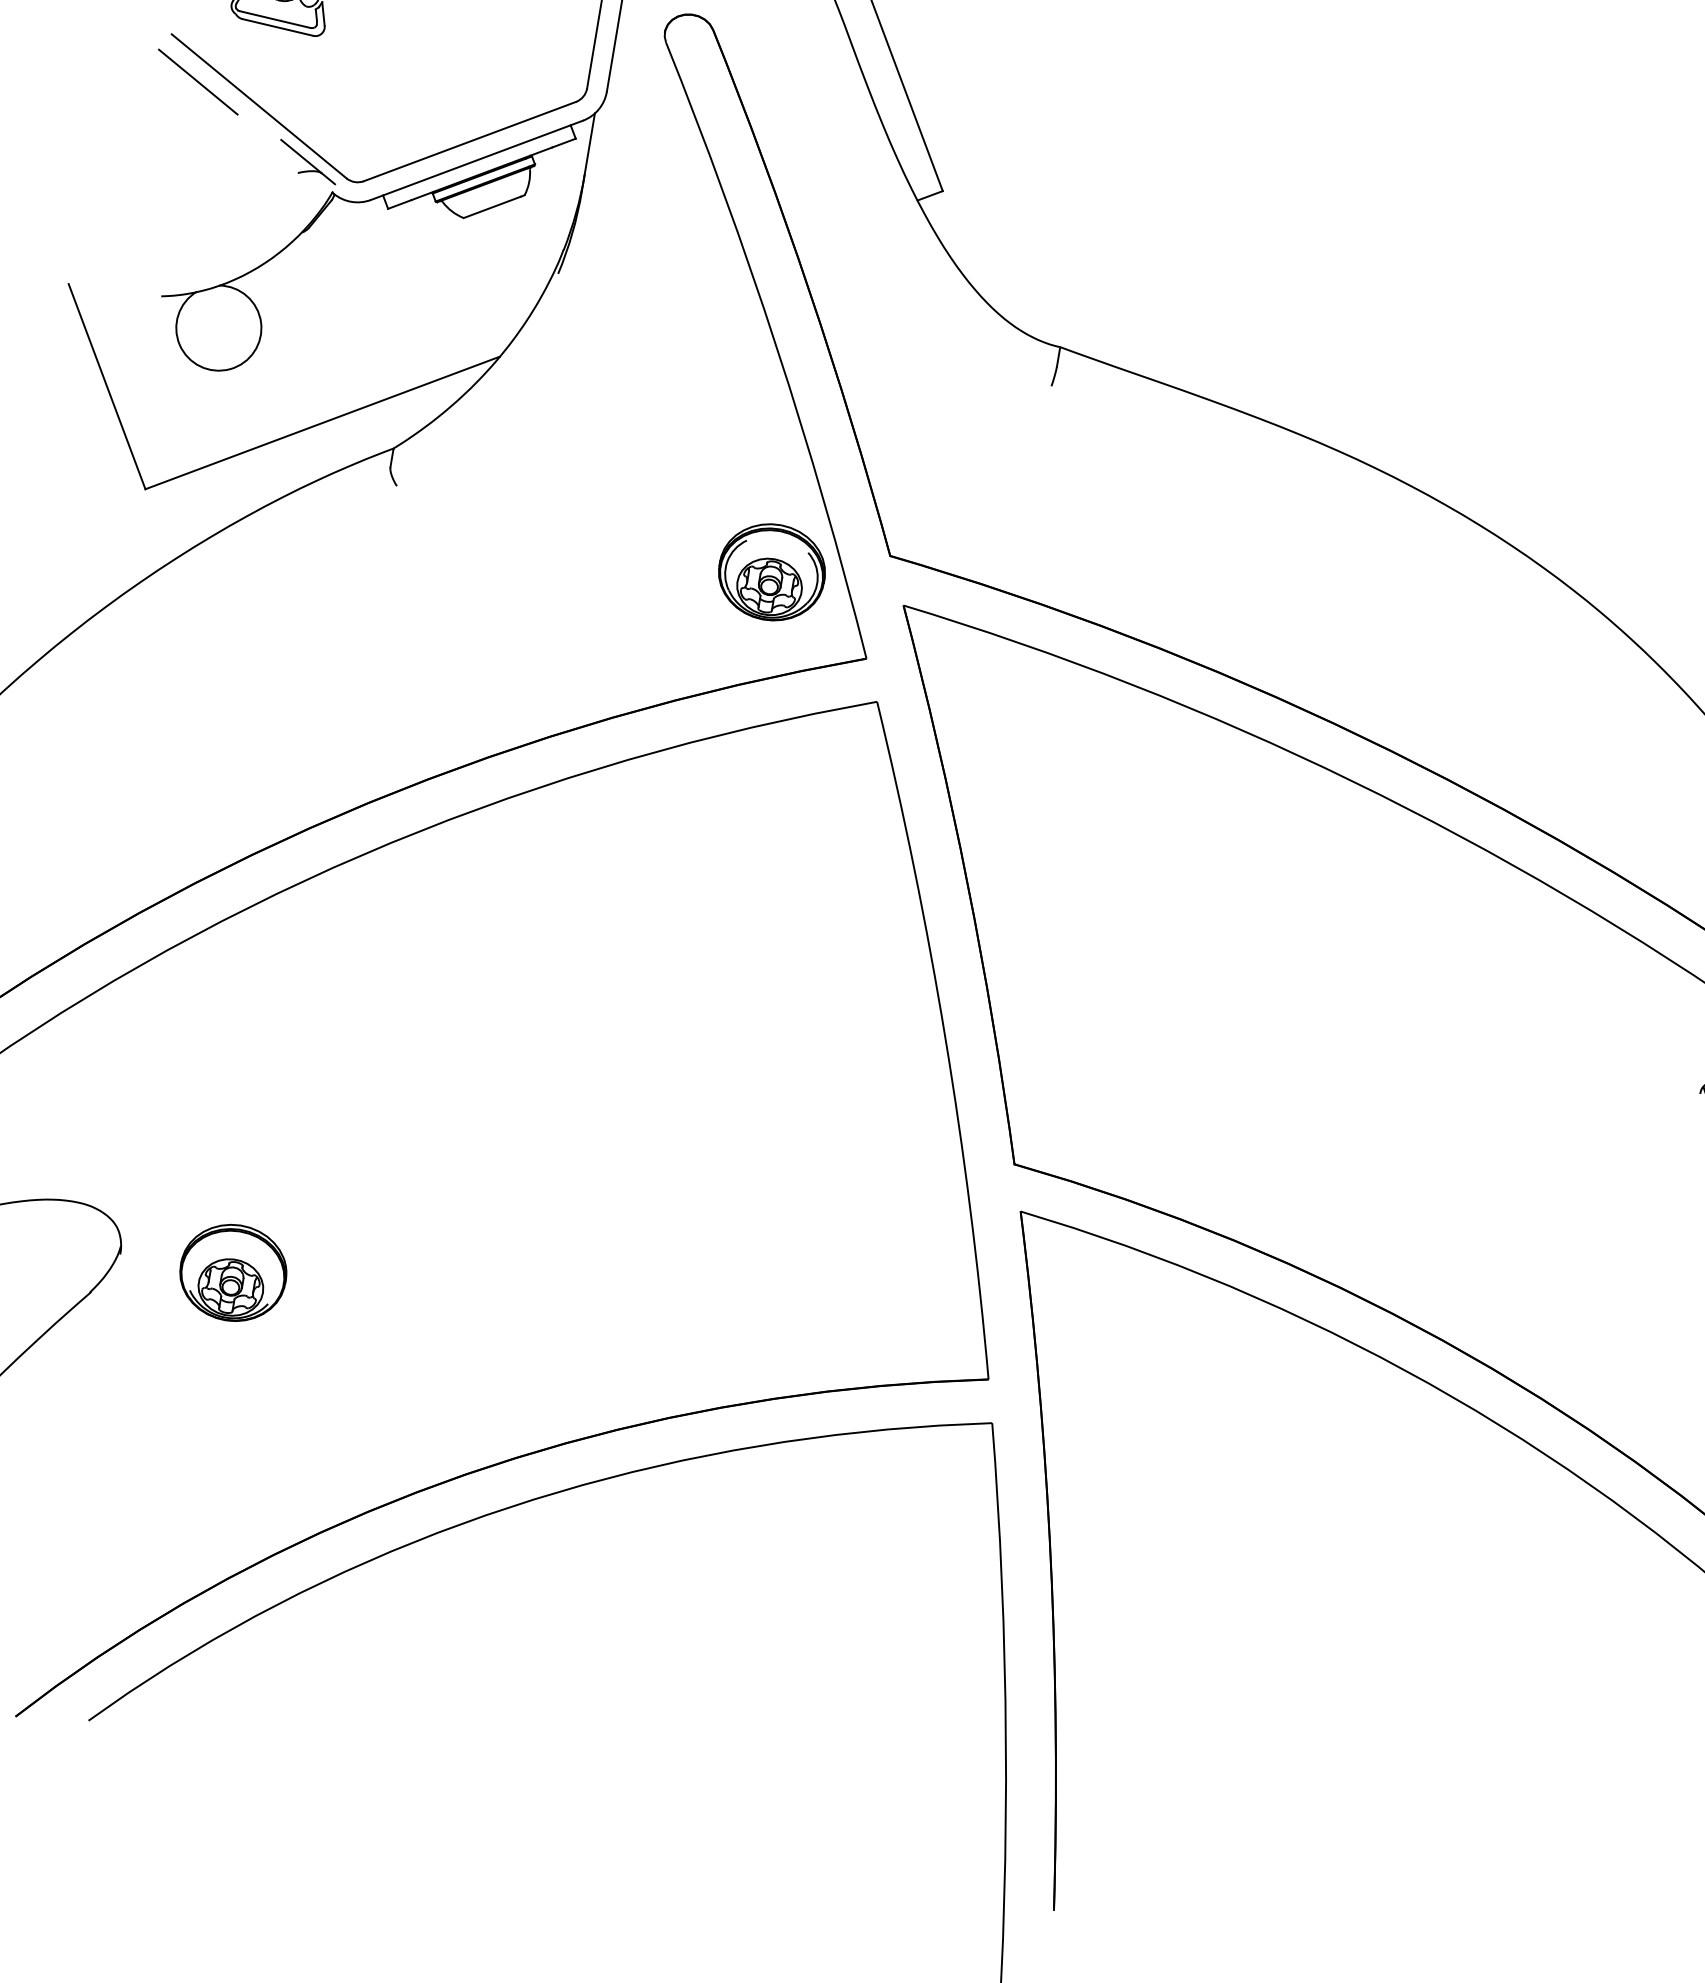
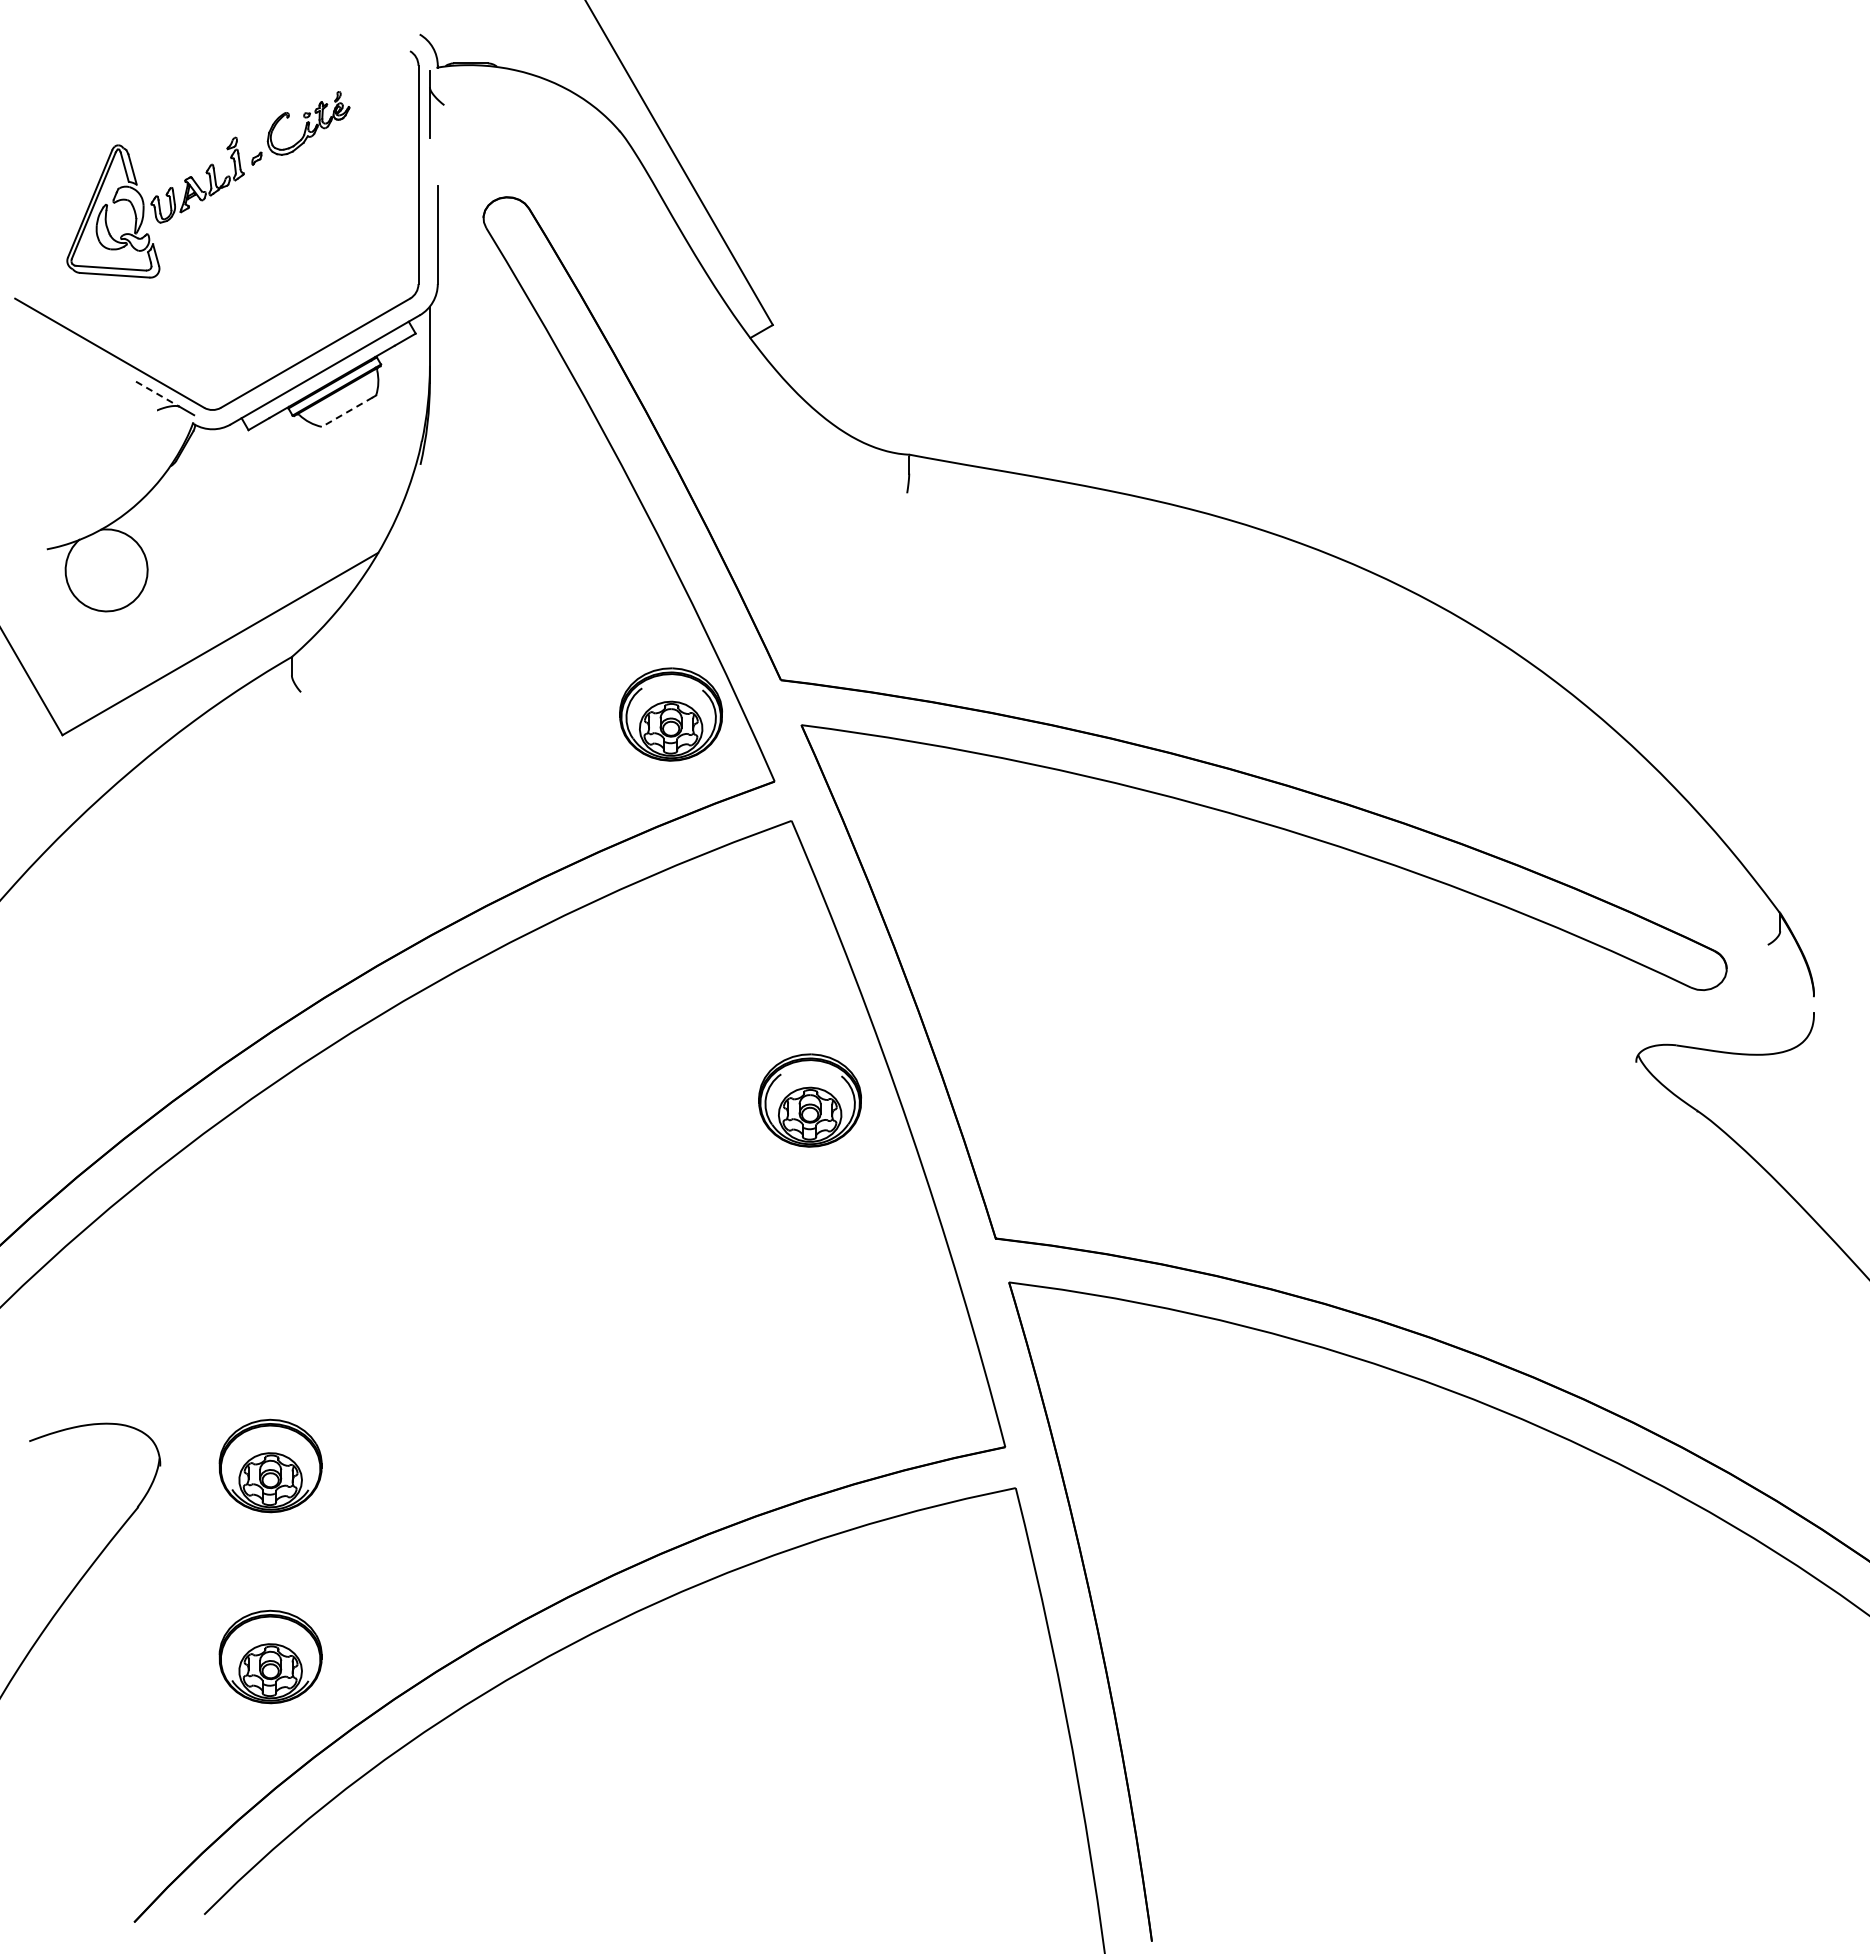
line: (197, 81) -> (47, 339), removed
line: (302, 156) -> (158, 394), solid -> dashed
line: (491, 207) -> (346, 412), solid -> dashed
part: (847, 991) -> (809, 1100), added
part: (200, 1467) -> (270, 1656), added

